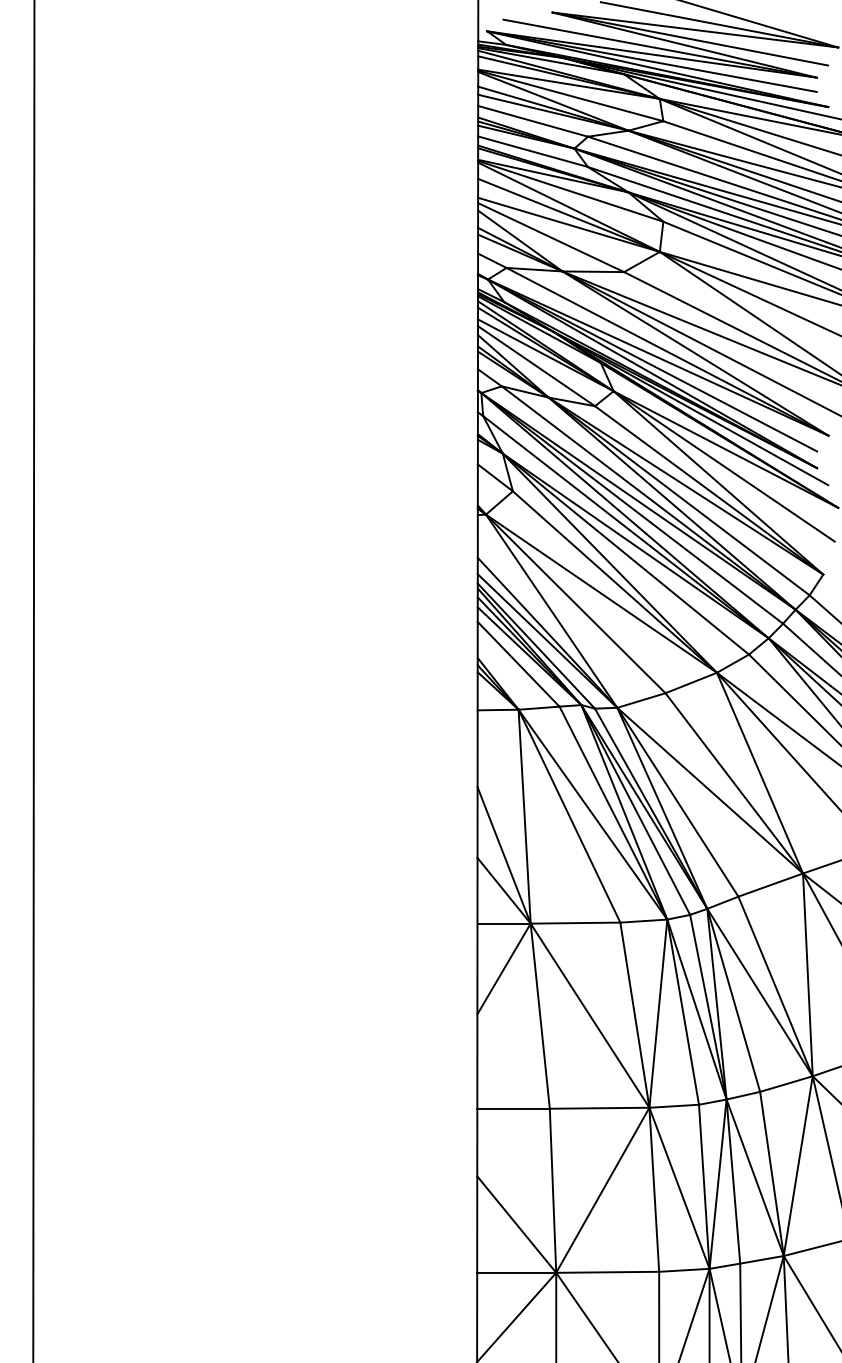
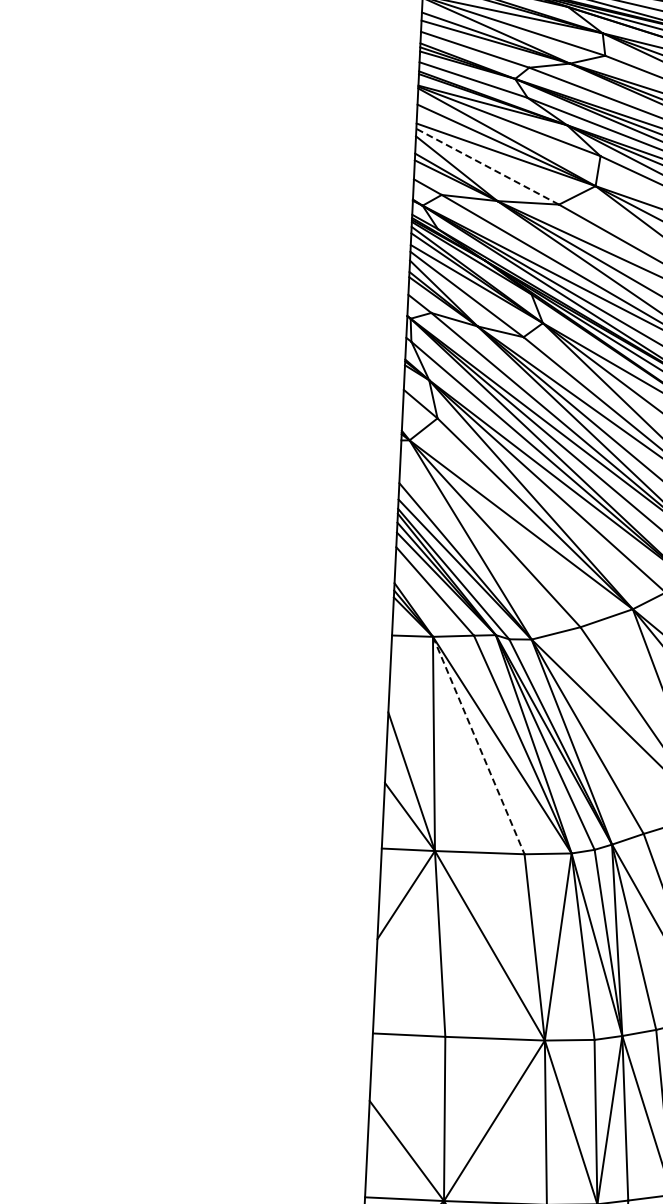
line: (551, 237) -> (488, 166), solid -> dashed
line: (569, 816) -> (478, 745), solid -> dashed

